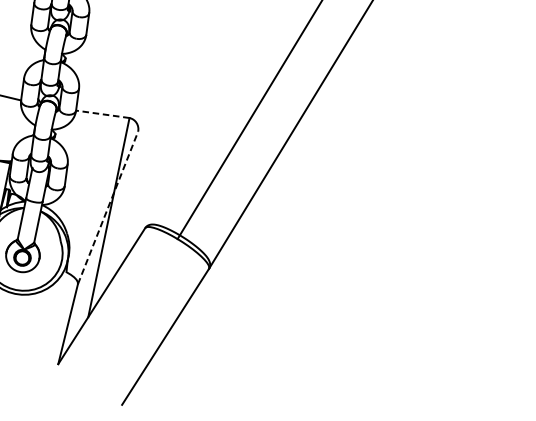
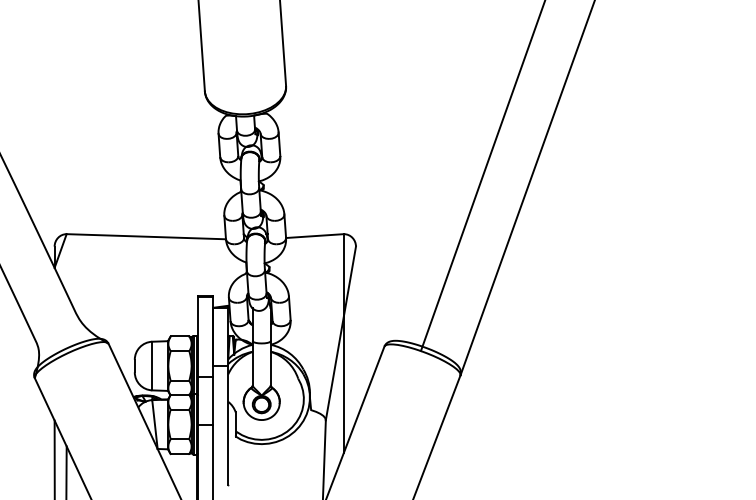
line: (103, 114) -> (315, 236), dashed -> solid
line: (108, 207) -> (341, 332), dashed -> solid

